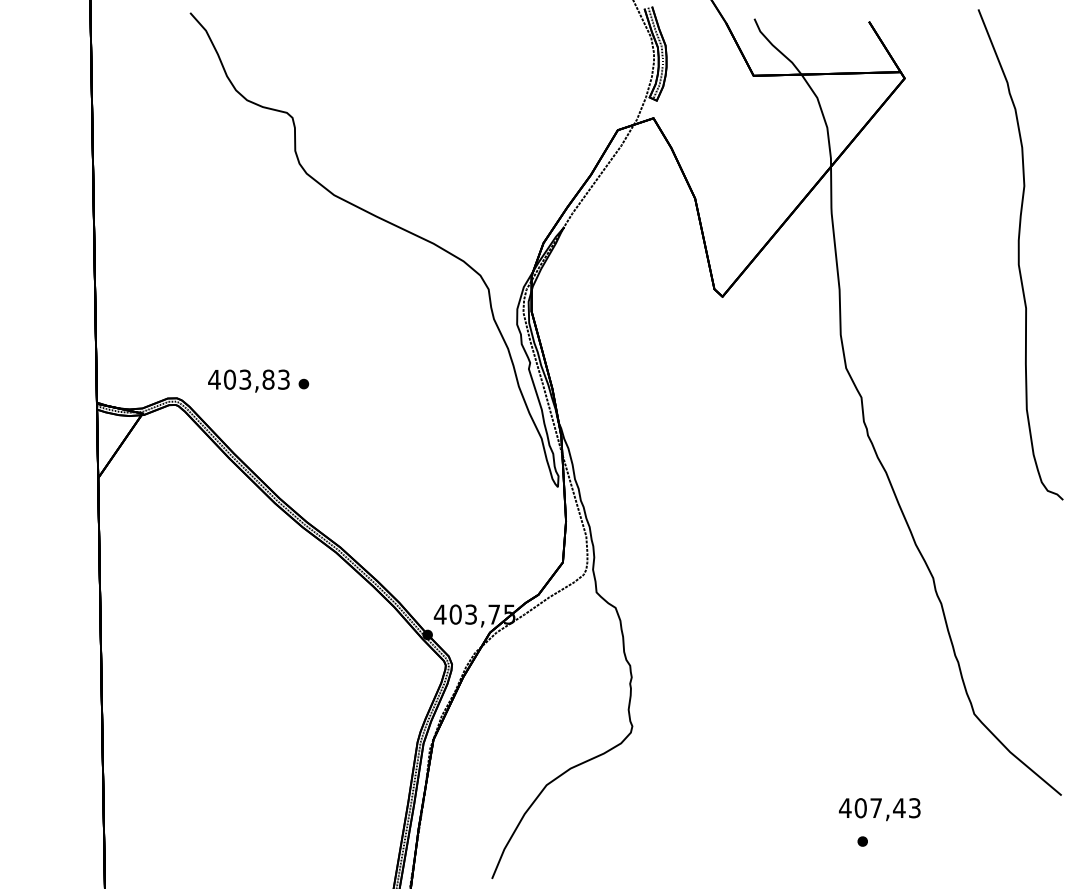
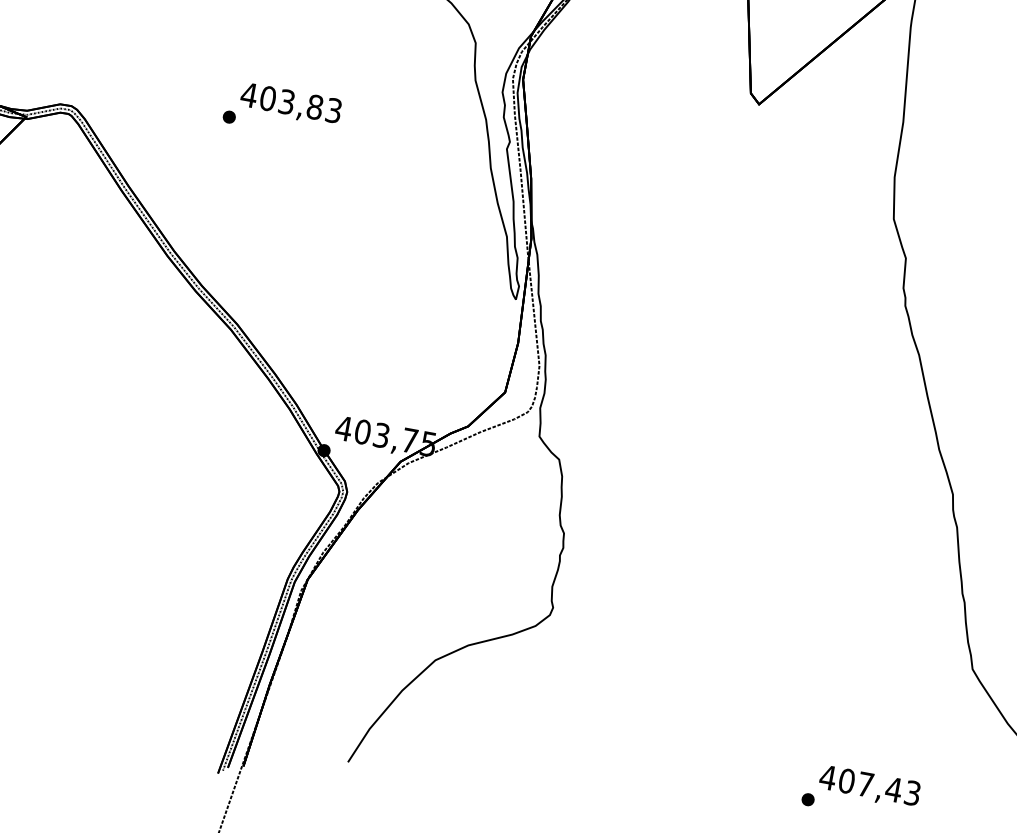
text: (248, 380) -> (290, 103), moved
text: (879, 809) -> (869, 786), moved

